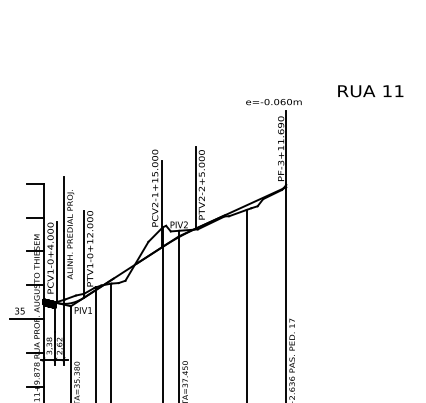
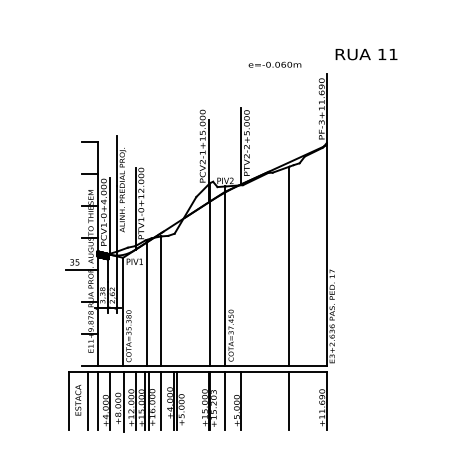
text: (324, 95) -> (322, 58), moved

